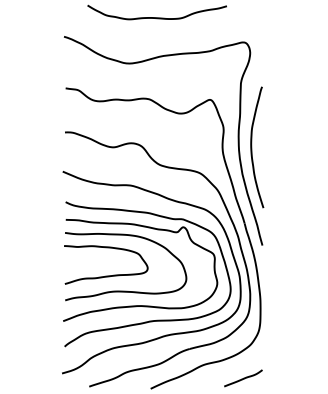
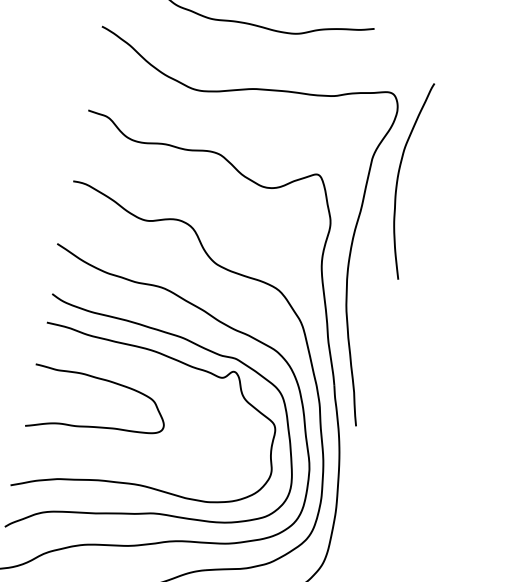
curve: (252, 147) -> (399, 178), moved
curve: (126, 290) -> (122, 455), removed

